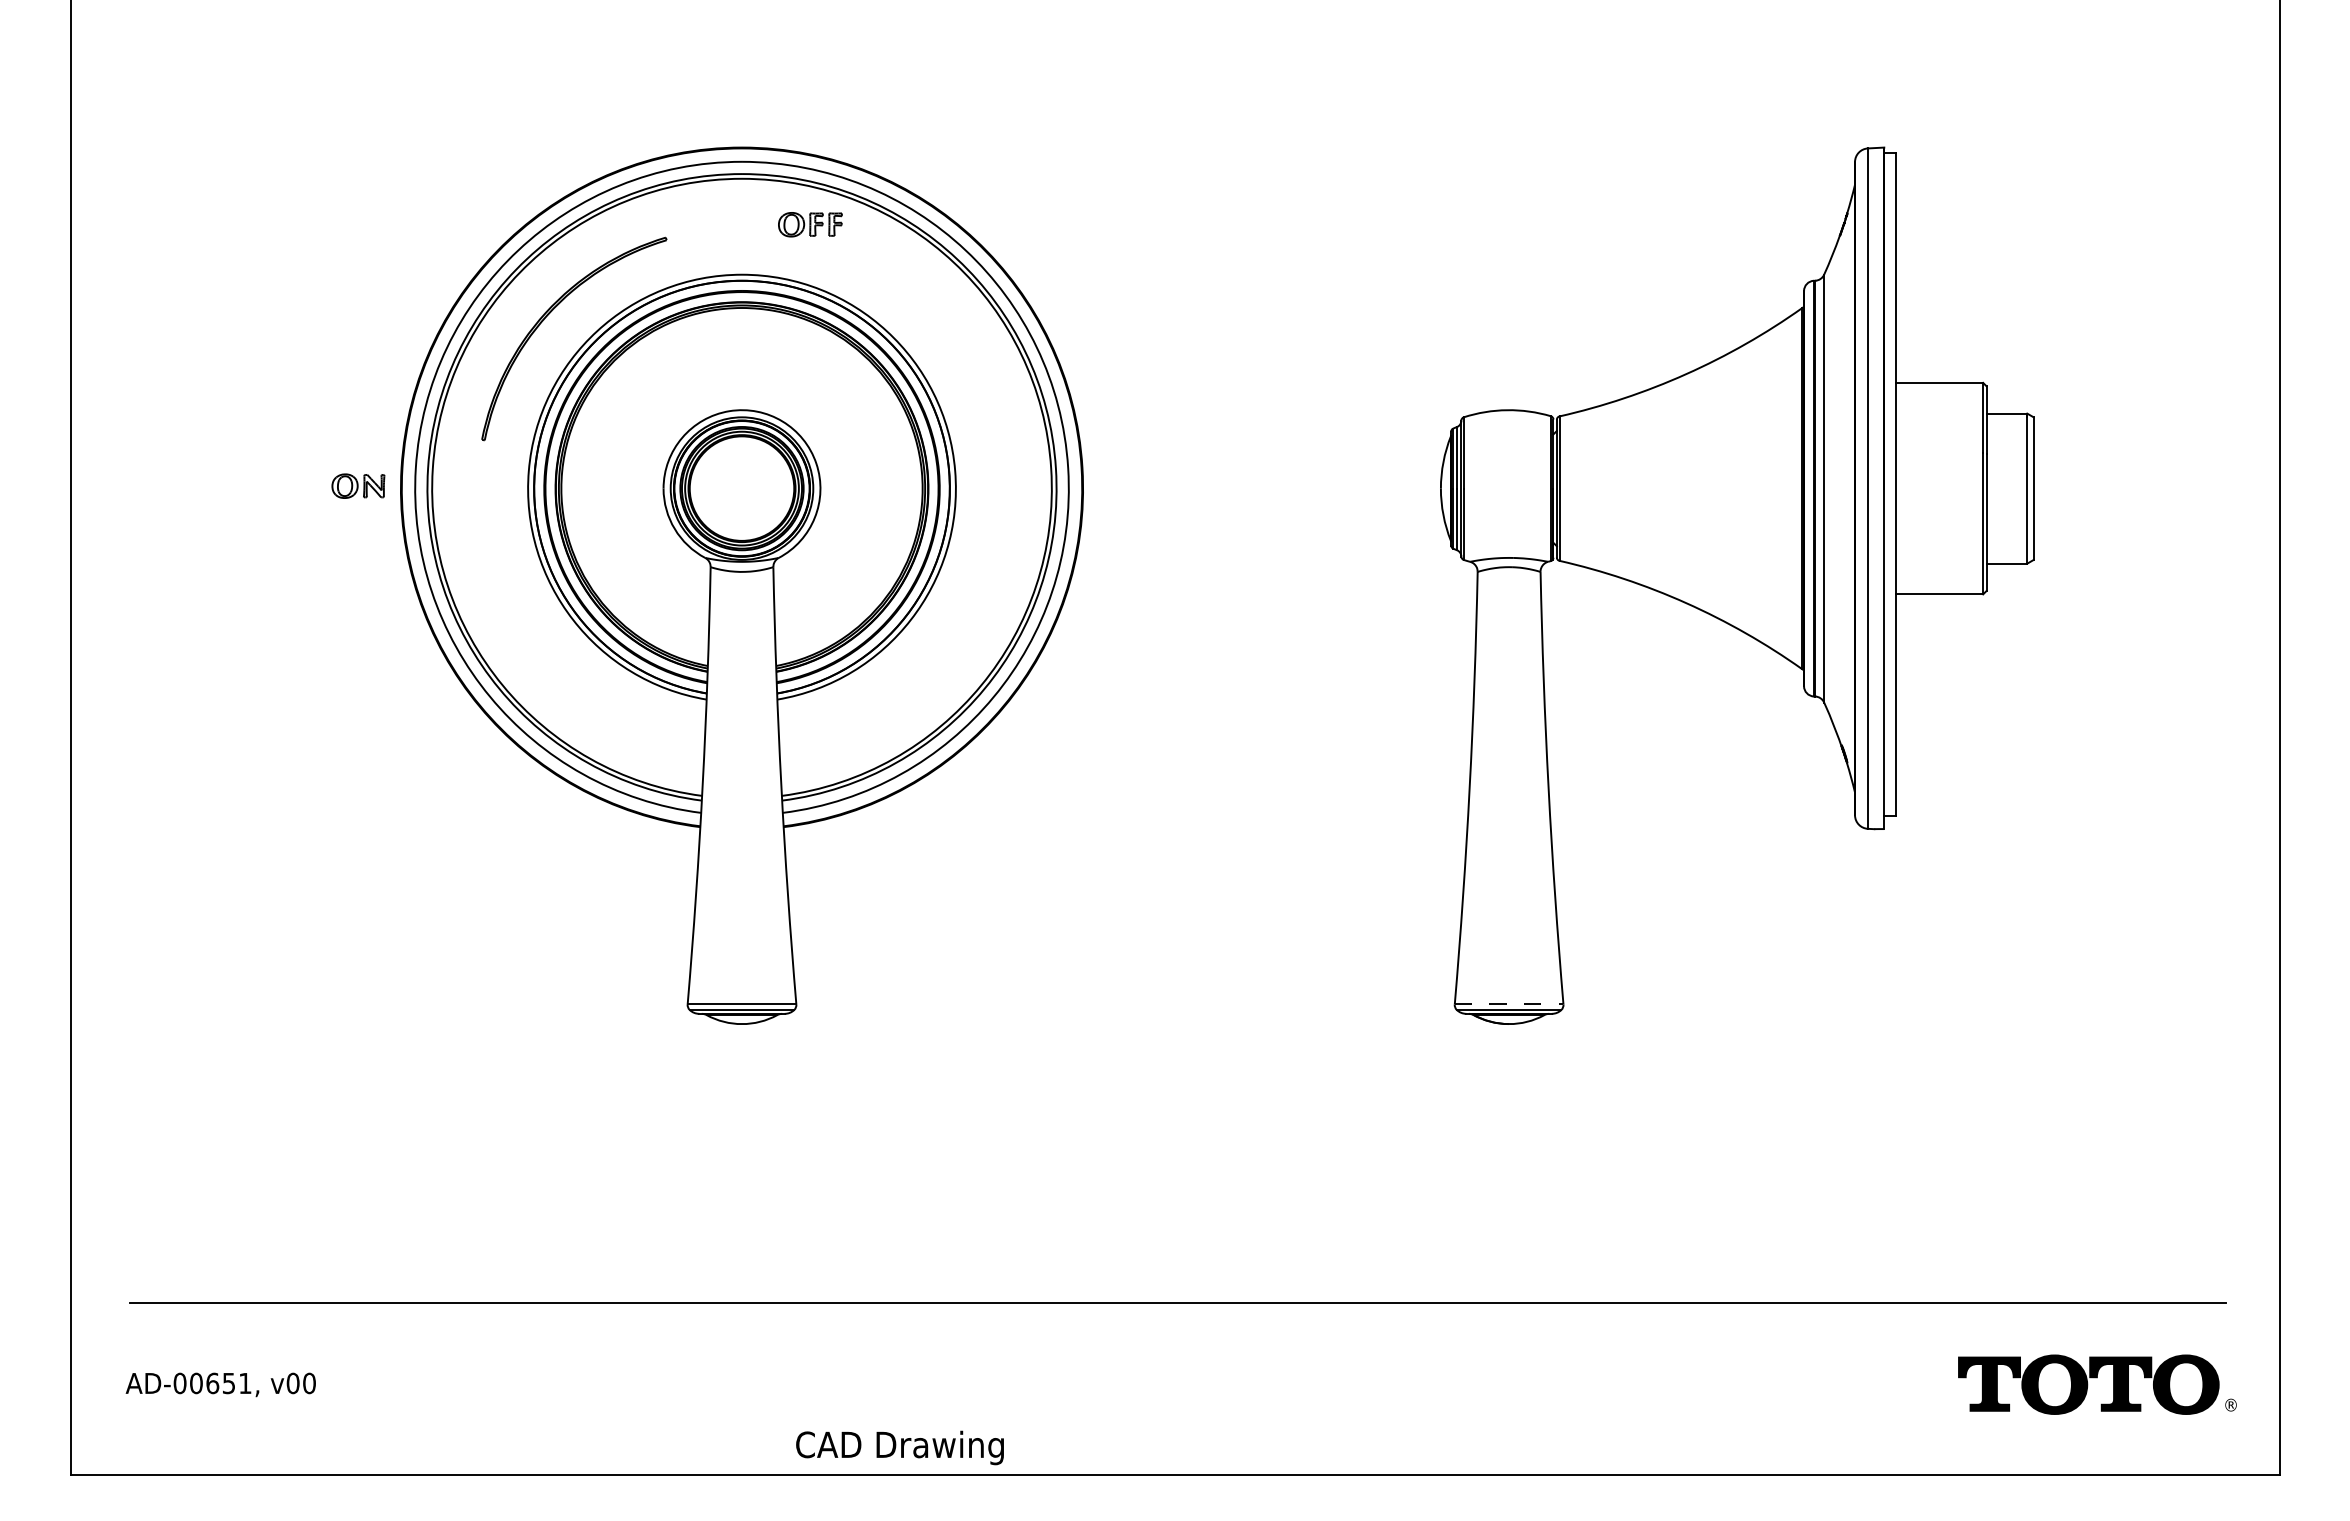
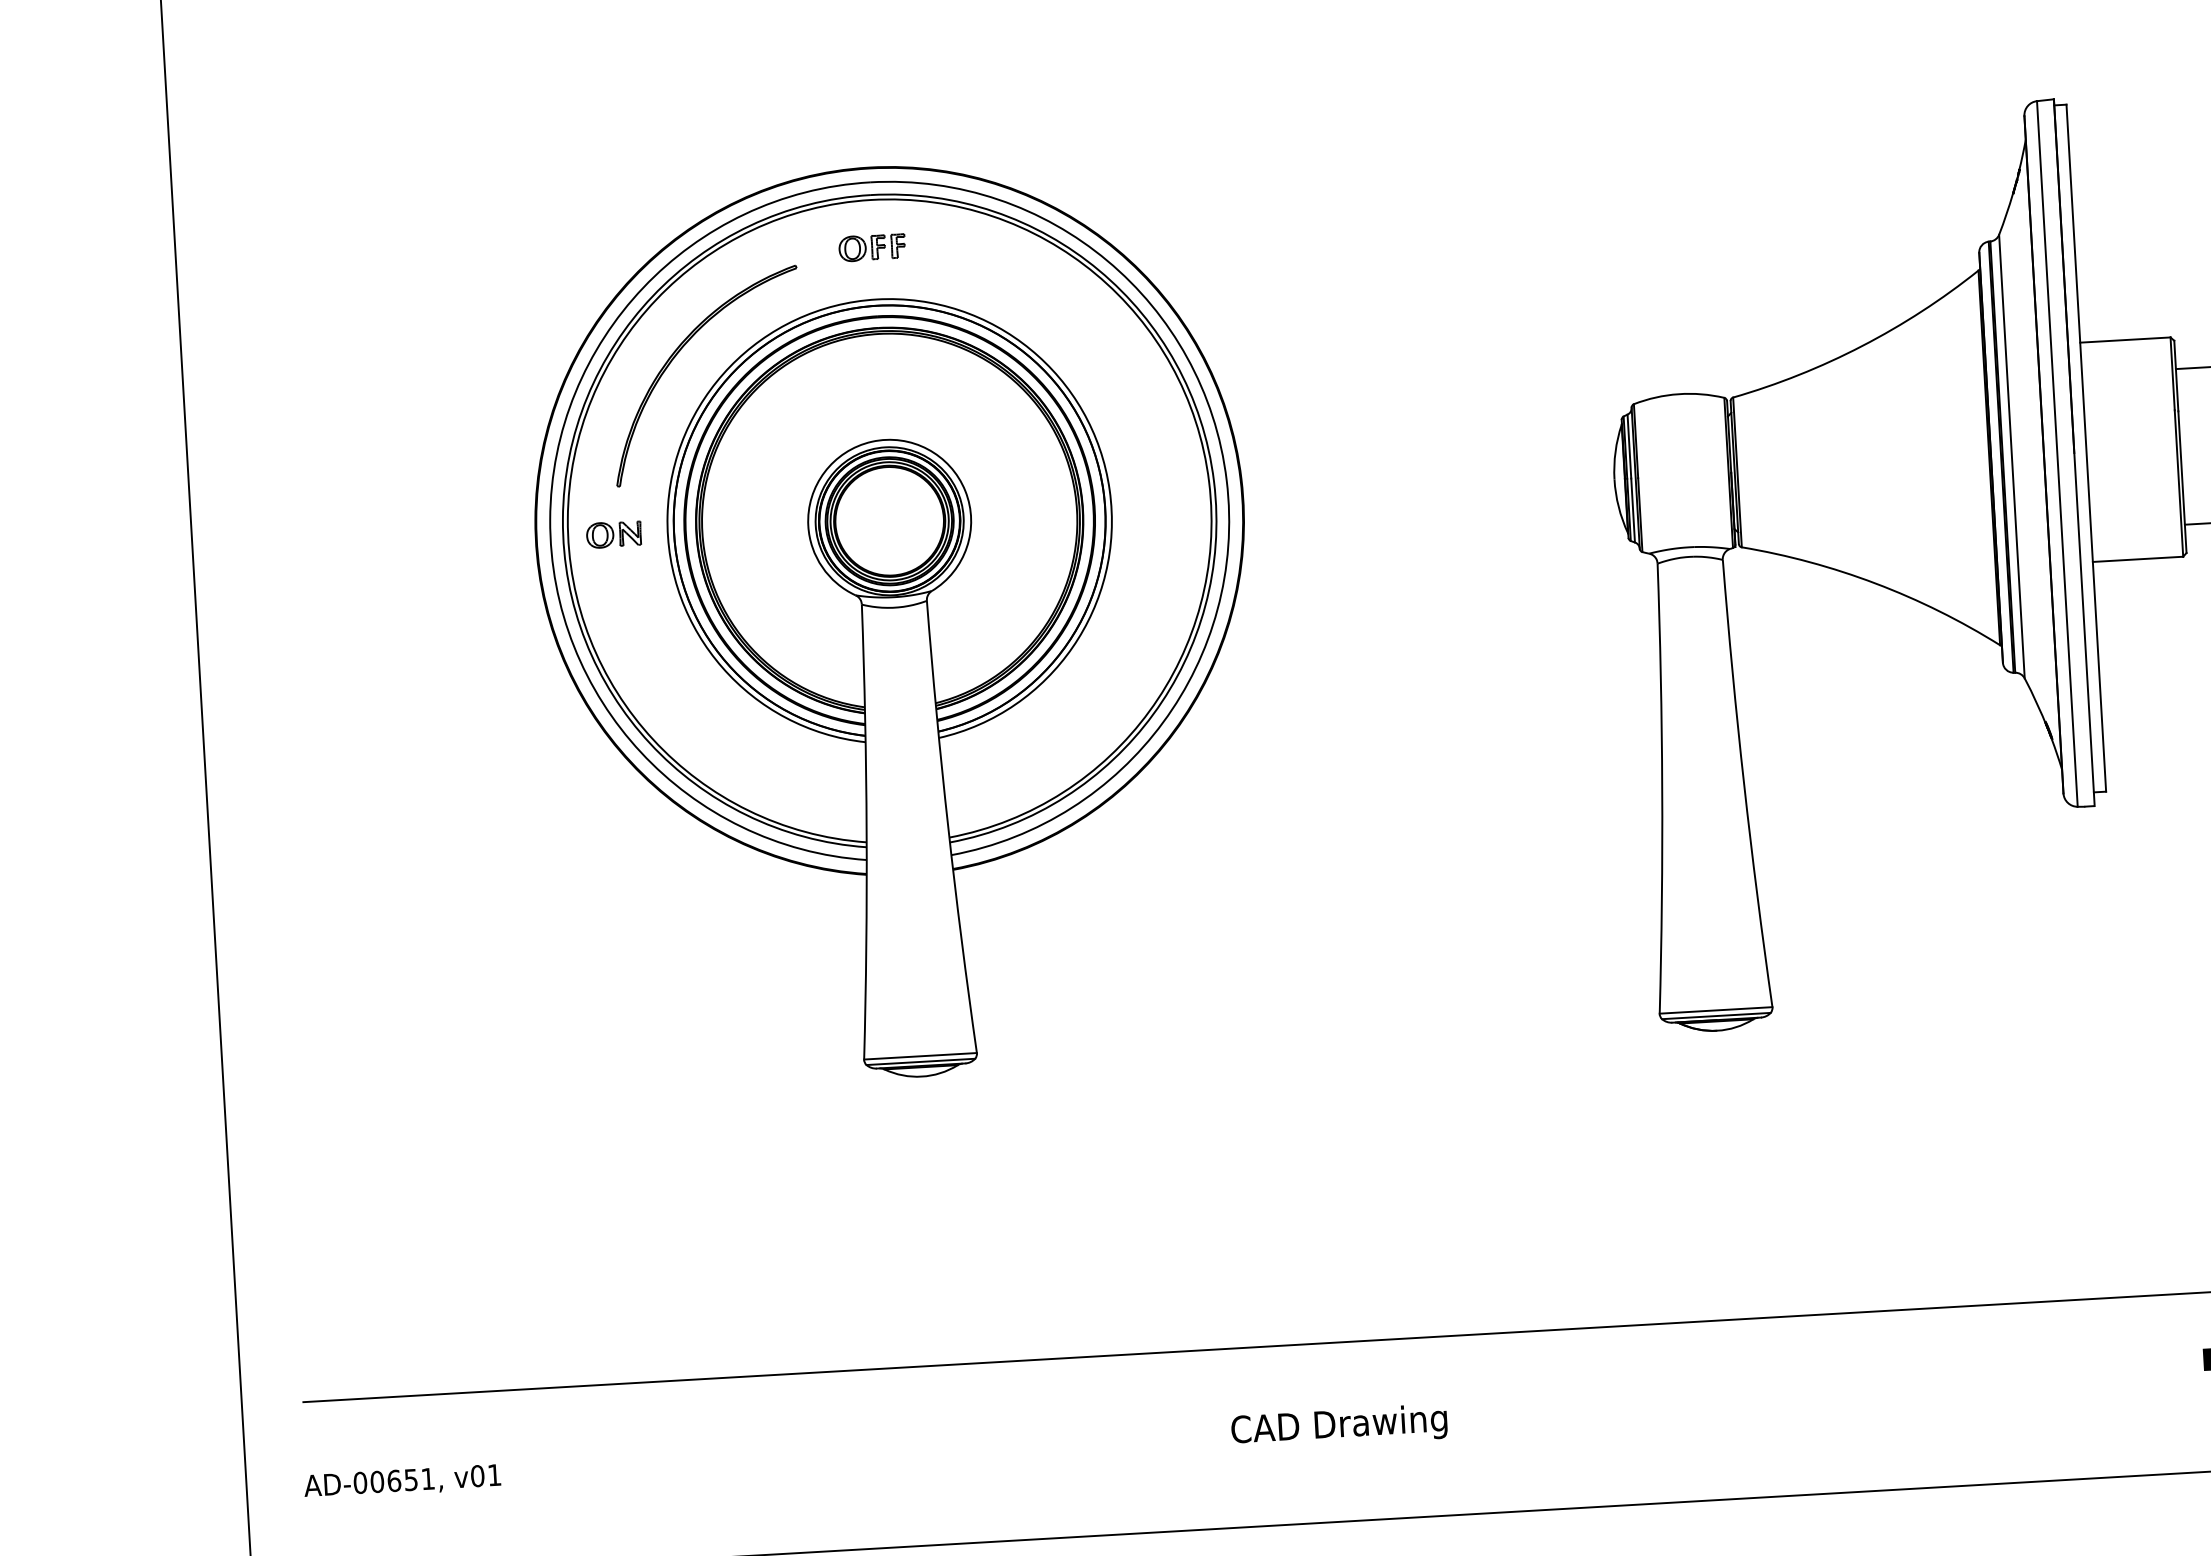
part: (810, 224) -> (872, 247), moved
part: (358, 485) -> (614, 533), moved
line: (1509, 1004) -> (1716, 1010), dashed -> solid
text: (309, 1383) -> (494, 1475), v00 -> v01
text: (899, 1447) -> (1338, 1426), moved

